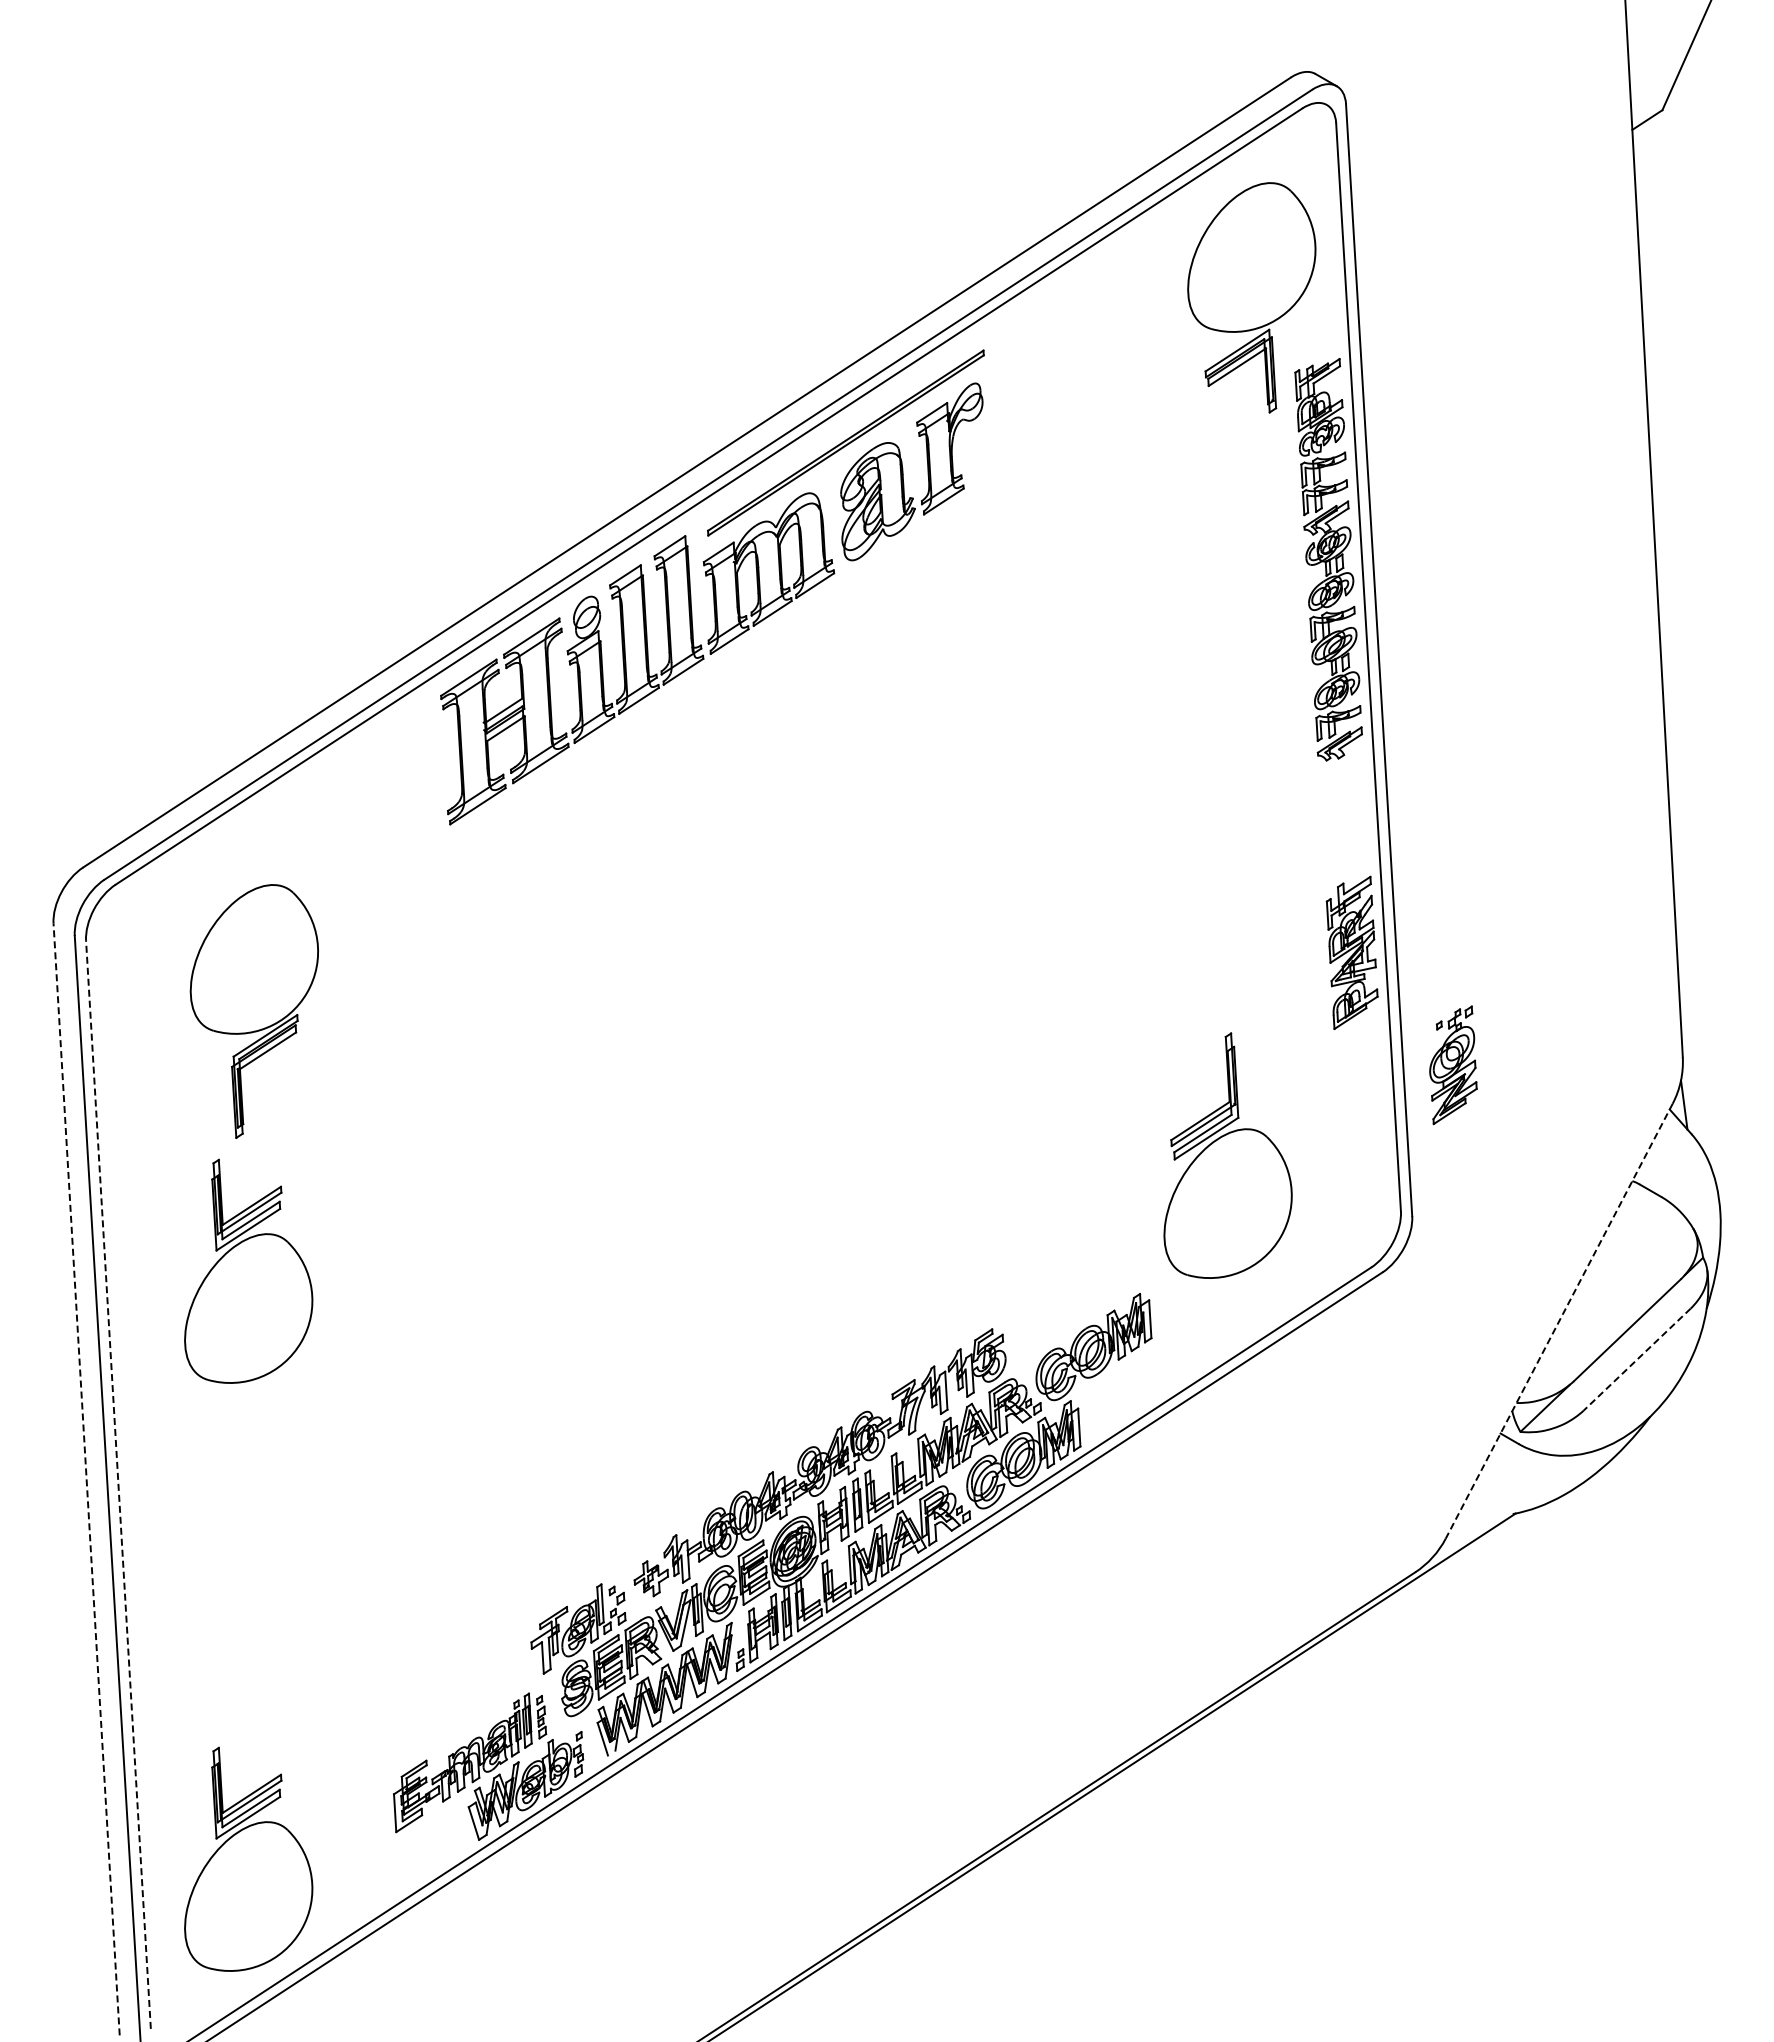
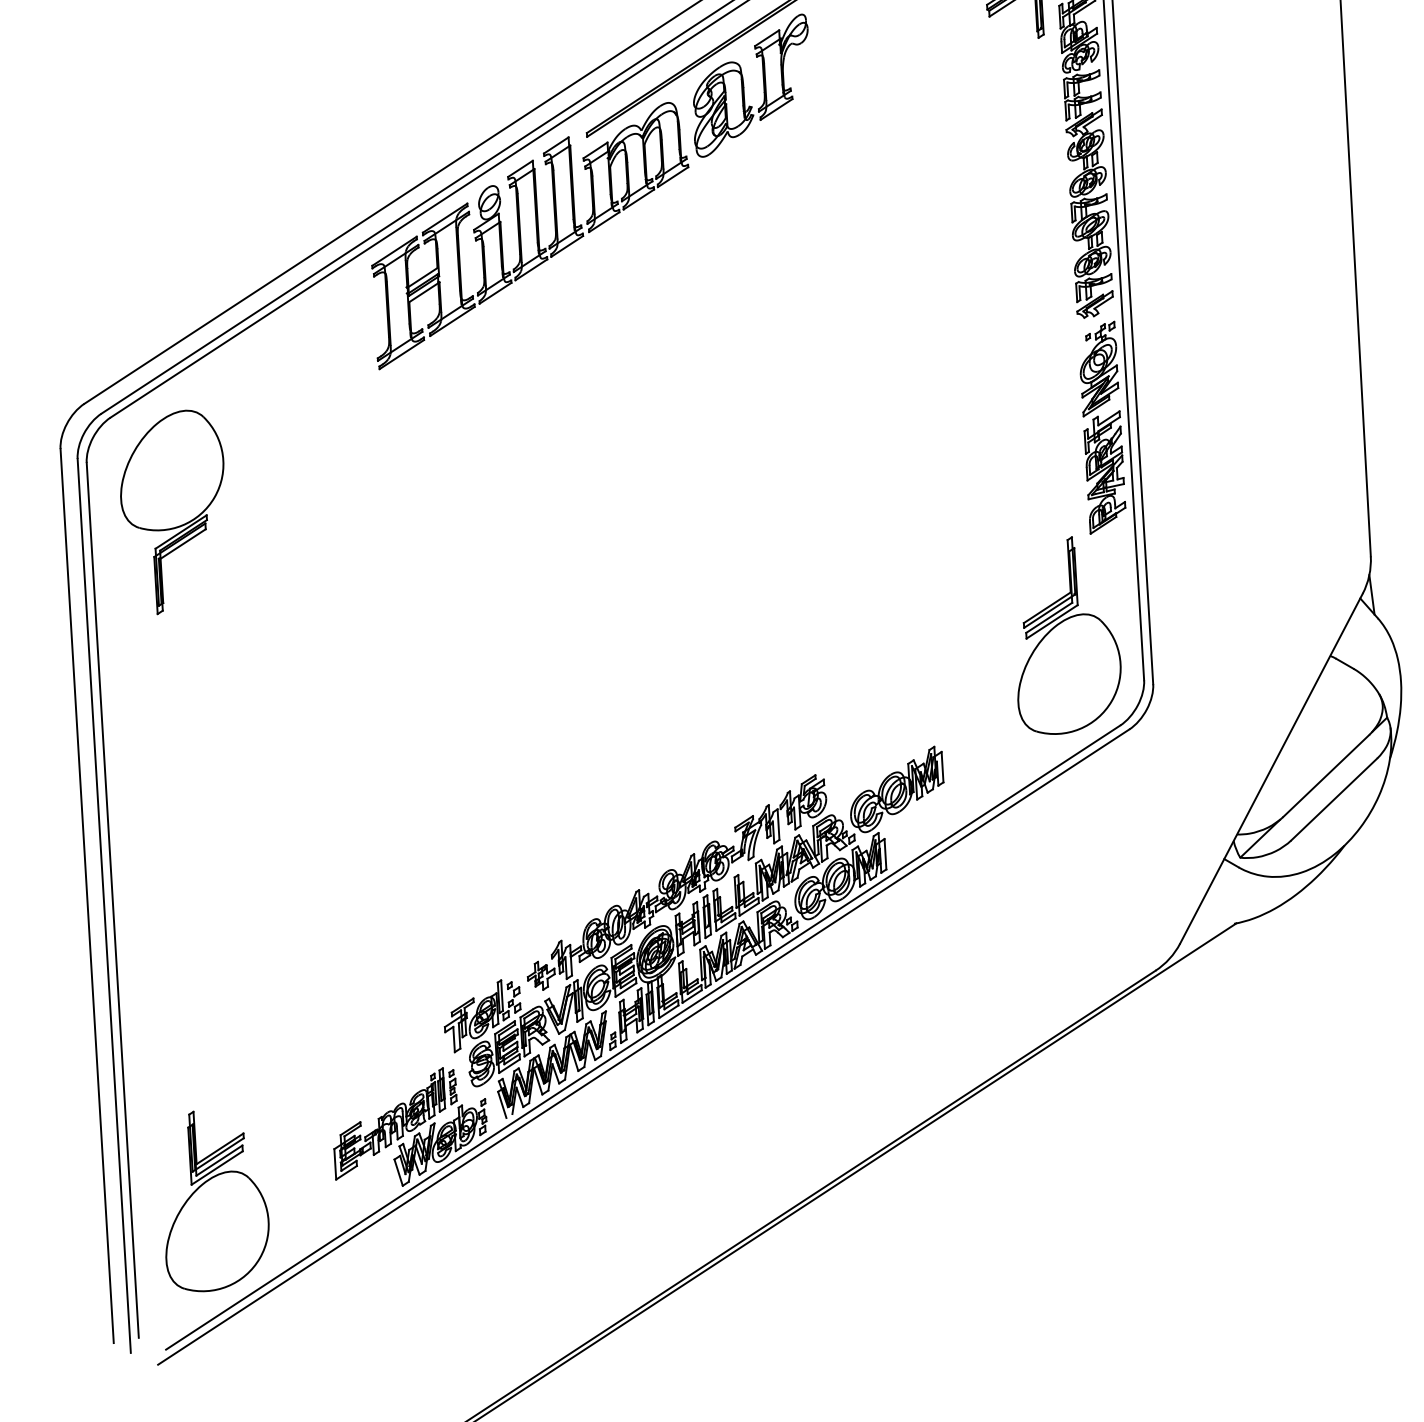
part: (253, 1011) -> (171, 512), moved
part: (1453, 1065) -> (1099, 369), moved
part: (1227, 1155) -> (1068, 635), moved
part: (248, 1270) -> (217, 727), removed
line: (1558, 1321) -> (1270, 768), dashed -> solid
line: (1637, 1359) -> (1334, 799), dashed -> solid
line: (86, 1479) -> (87, 896), dashed -> solid
line: (118, 1484) -> (112, 900), dashed -> solid

